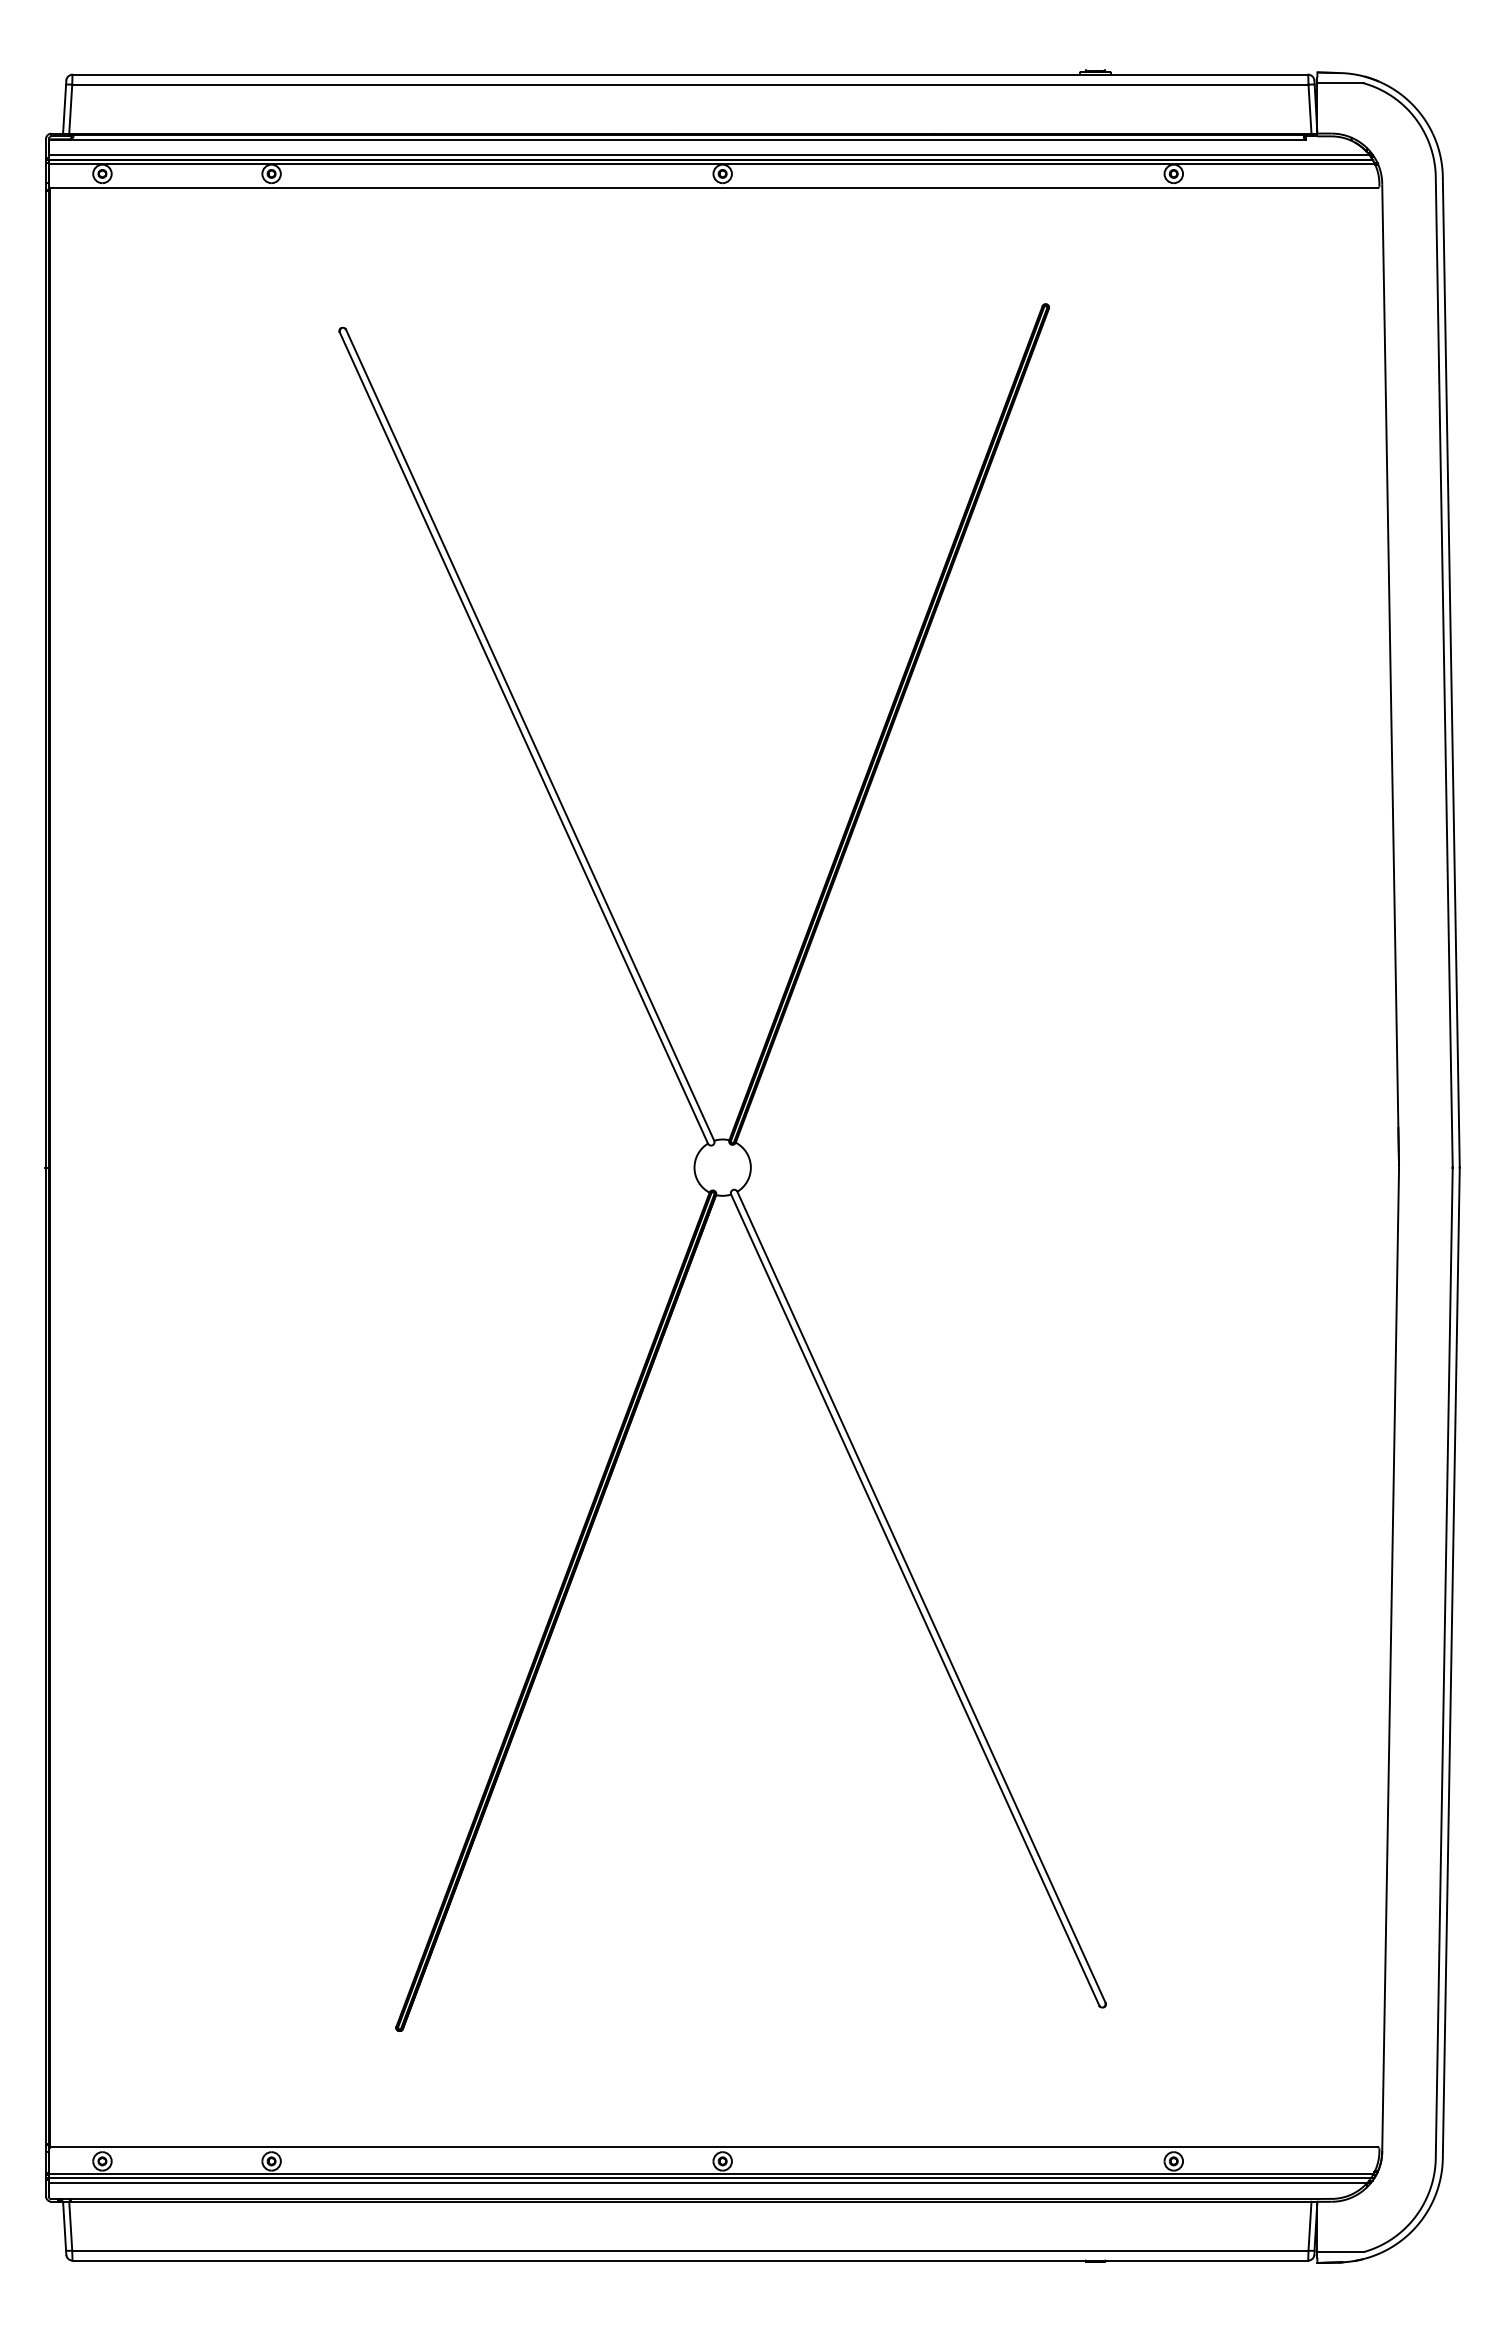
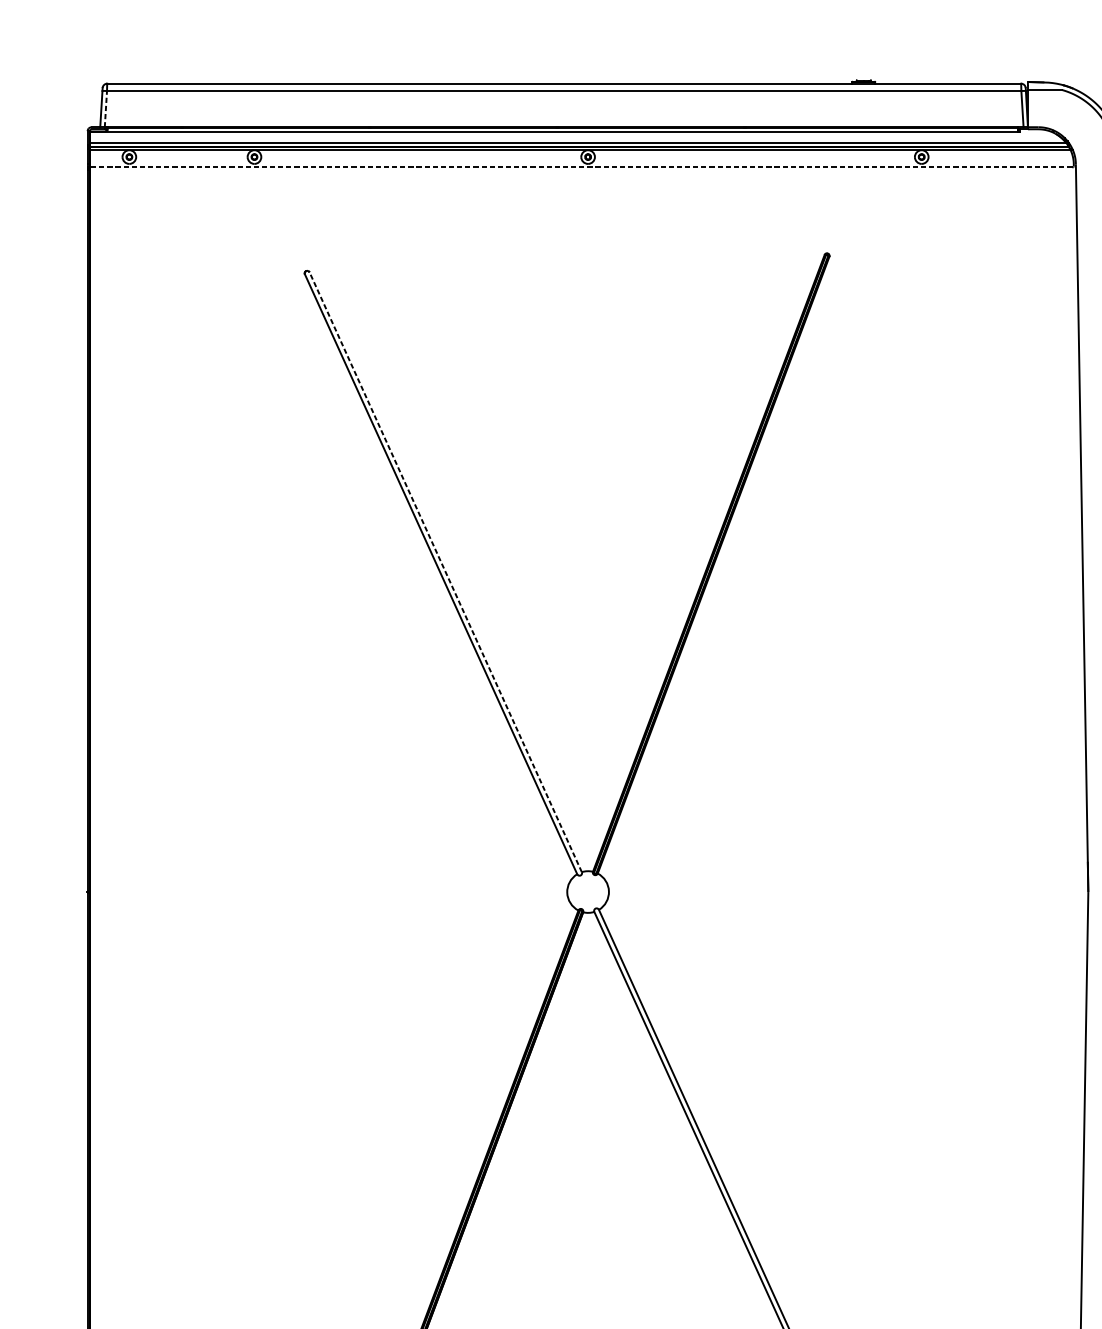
line: (70, 109) -> (105, 109), solid -> dashed
line: (713, 187) -> (581, 167), solid -> dashed
line: (529, 734) -> (445, 571), solid -> dashed

